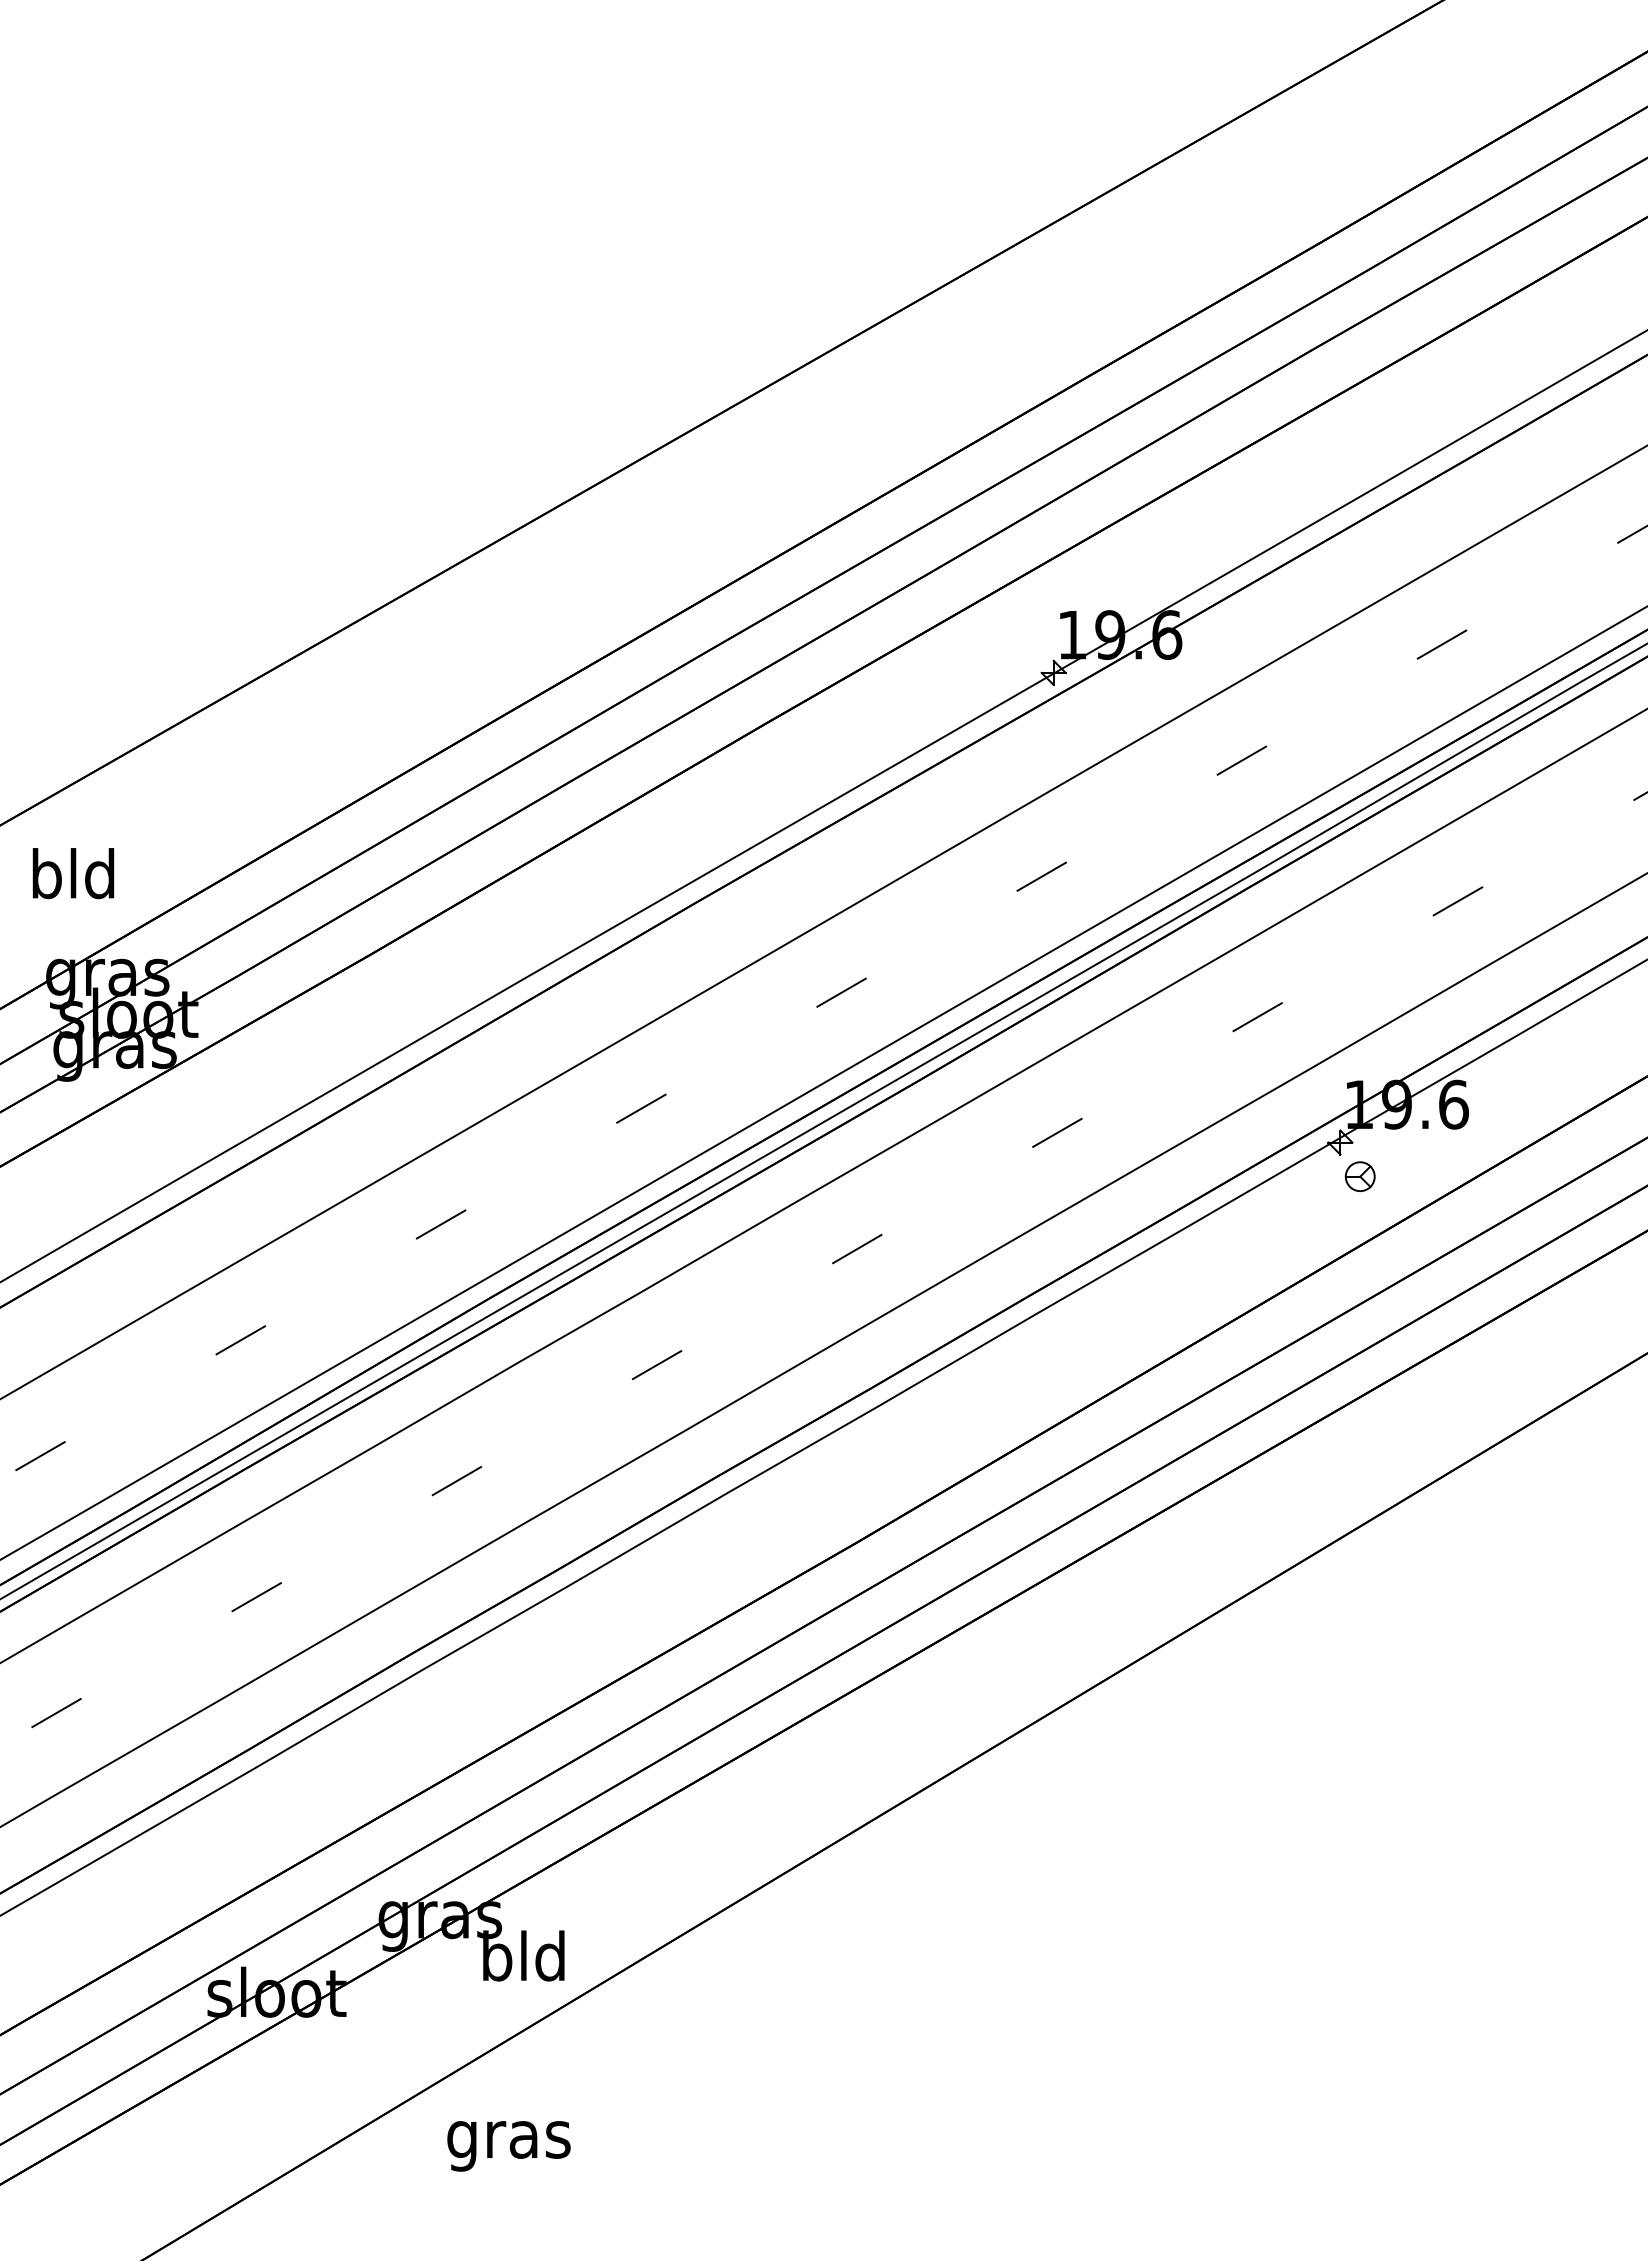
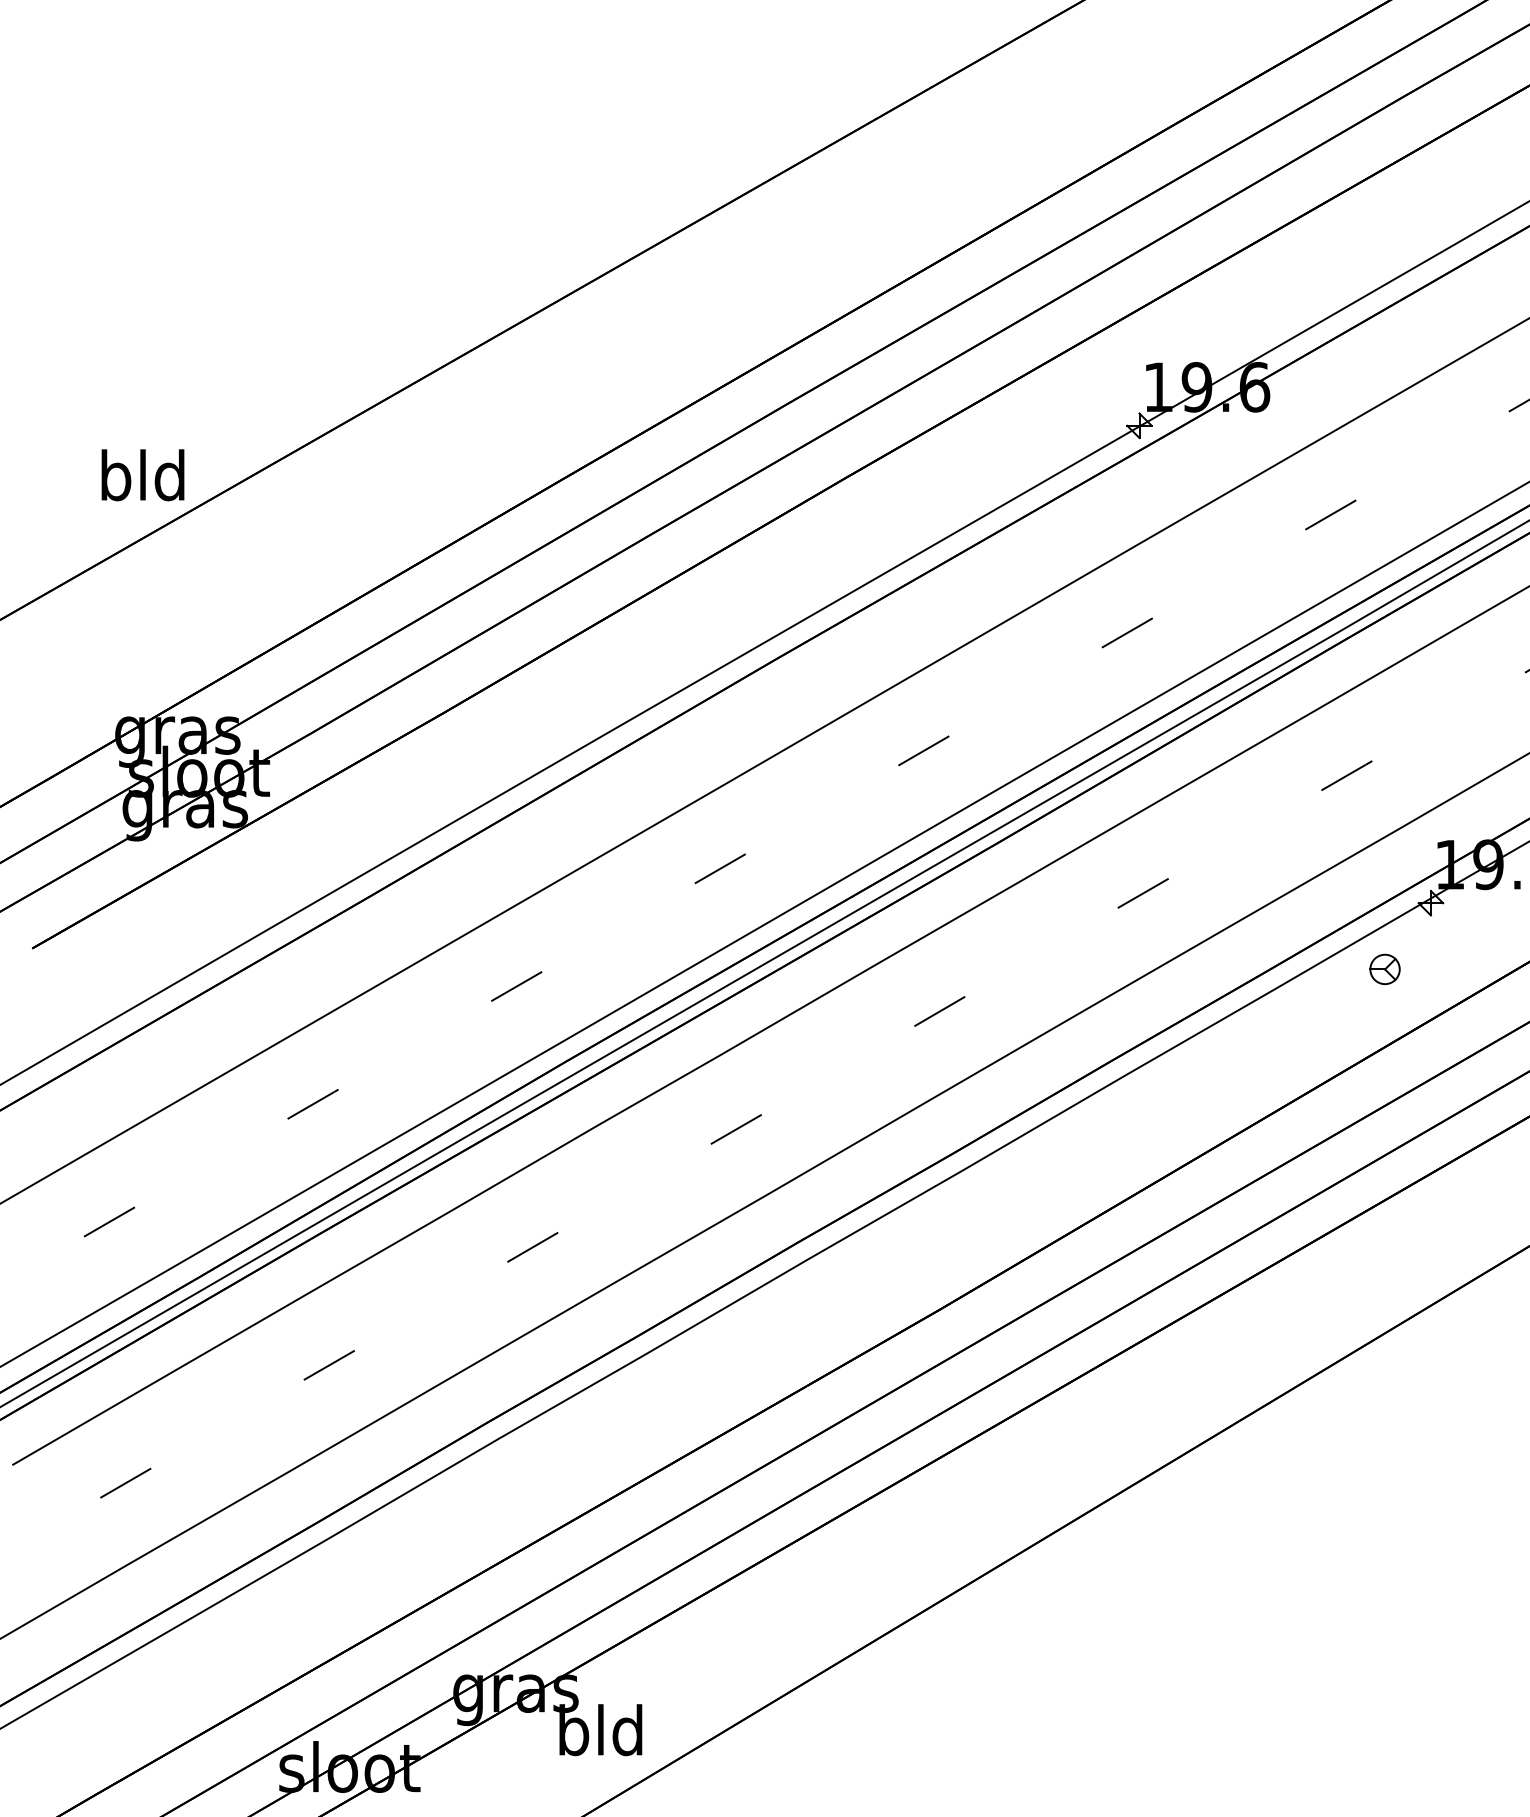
text: (73, 873) -> (143, 475), moved
part: (1359, 1176) -> (1384, 969), moved

